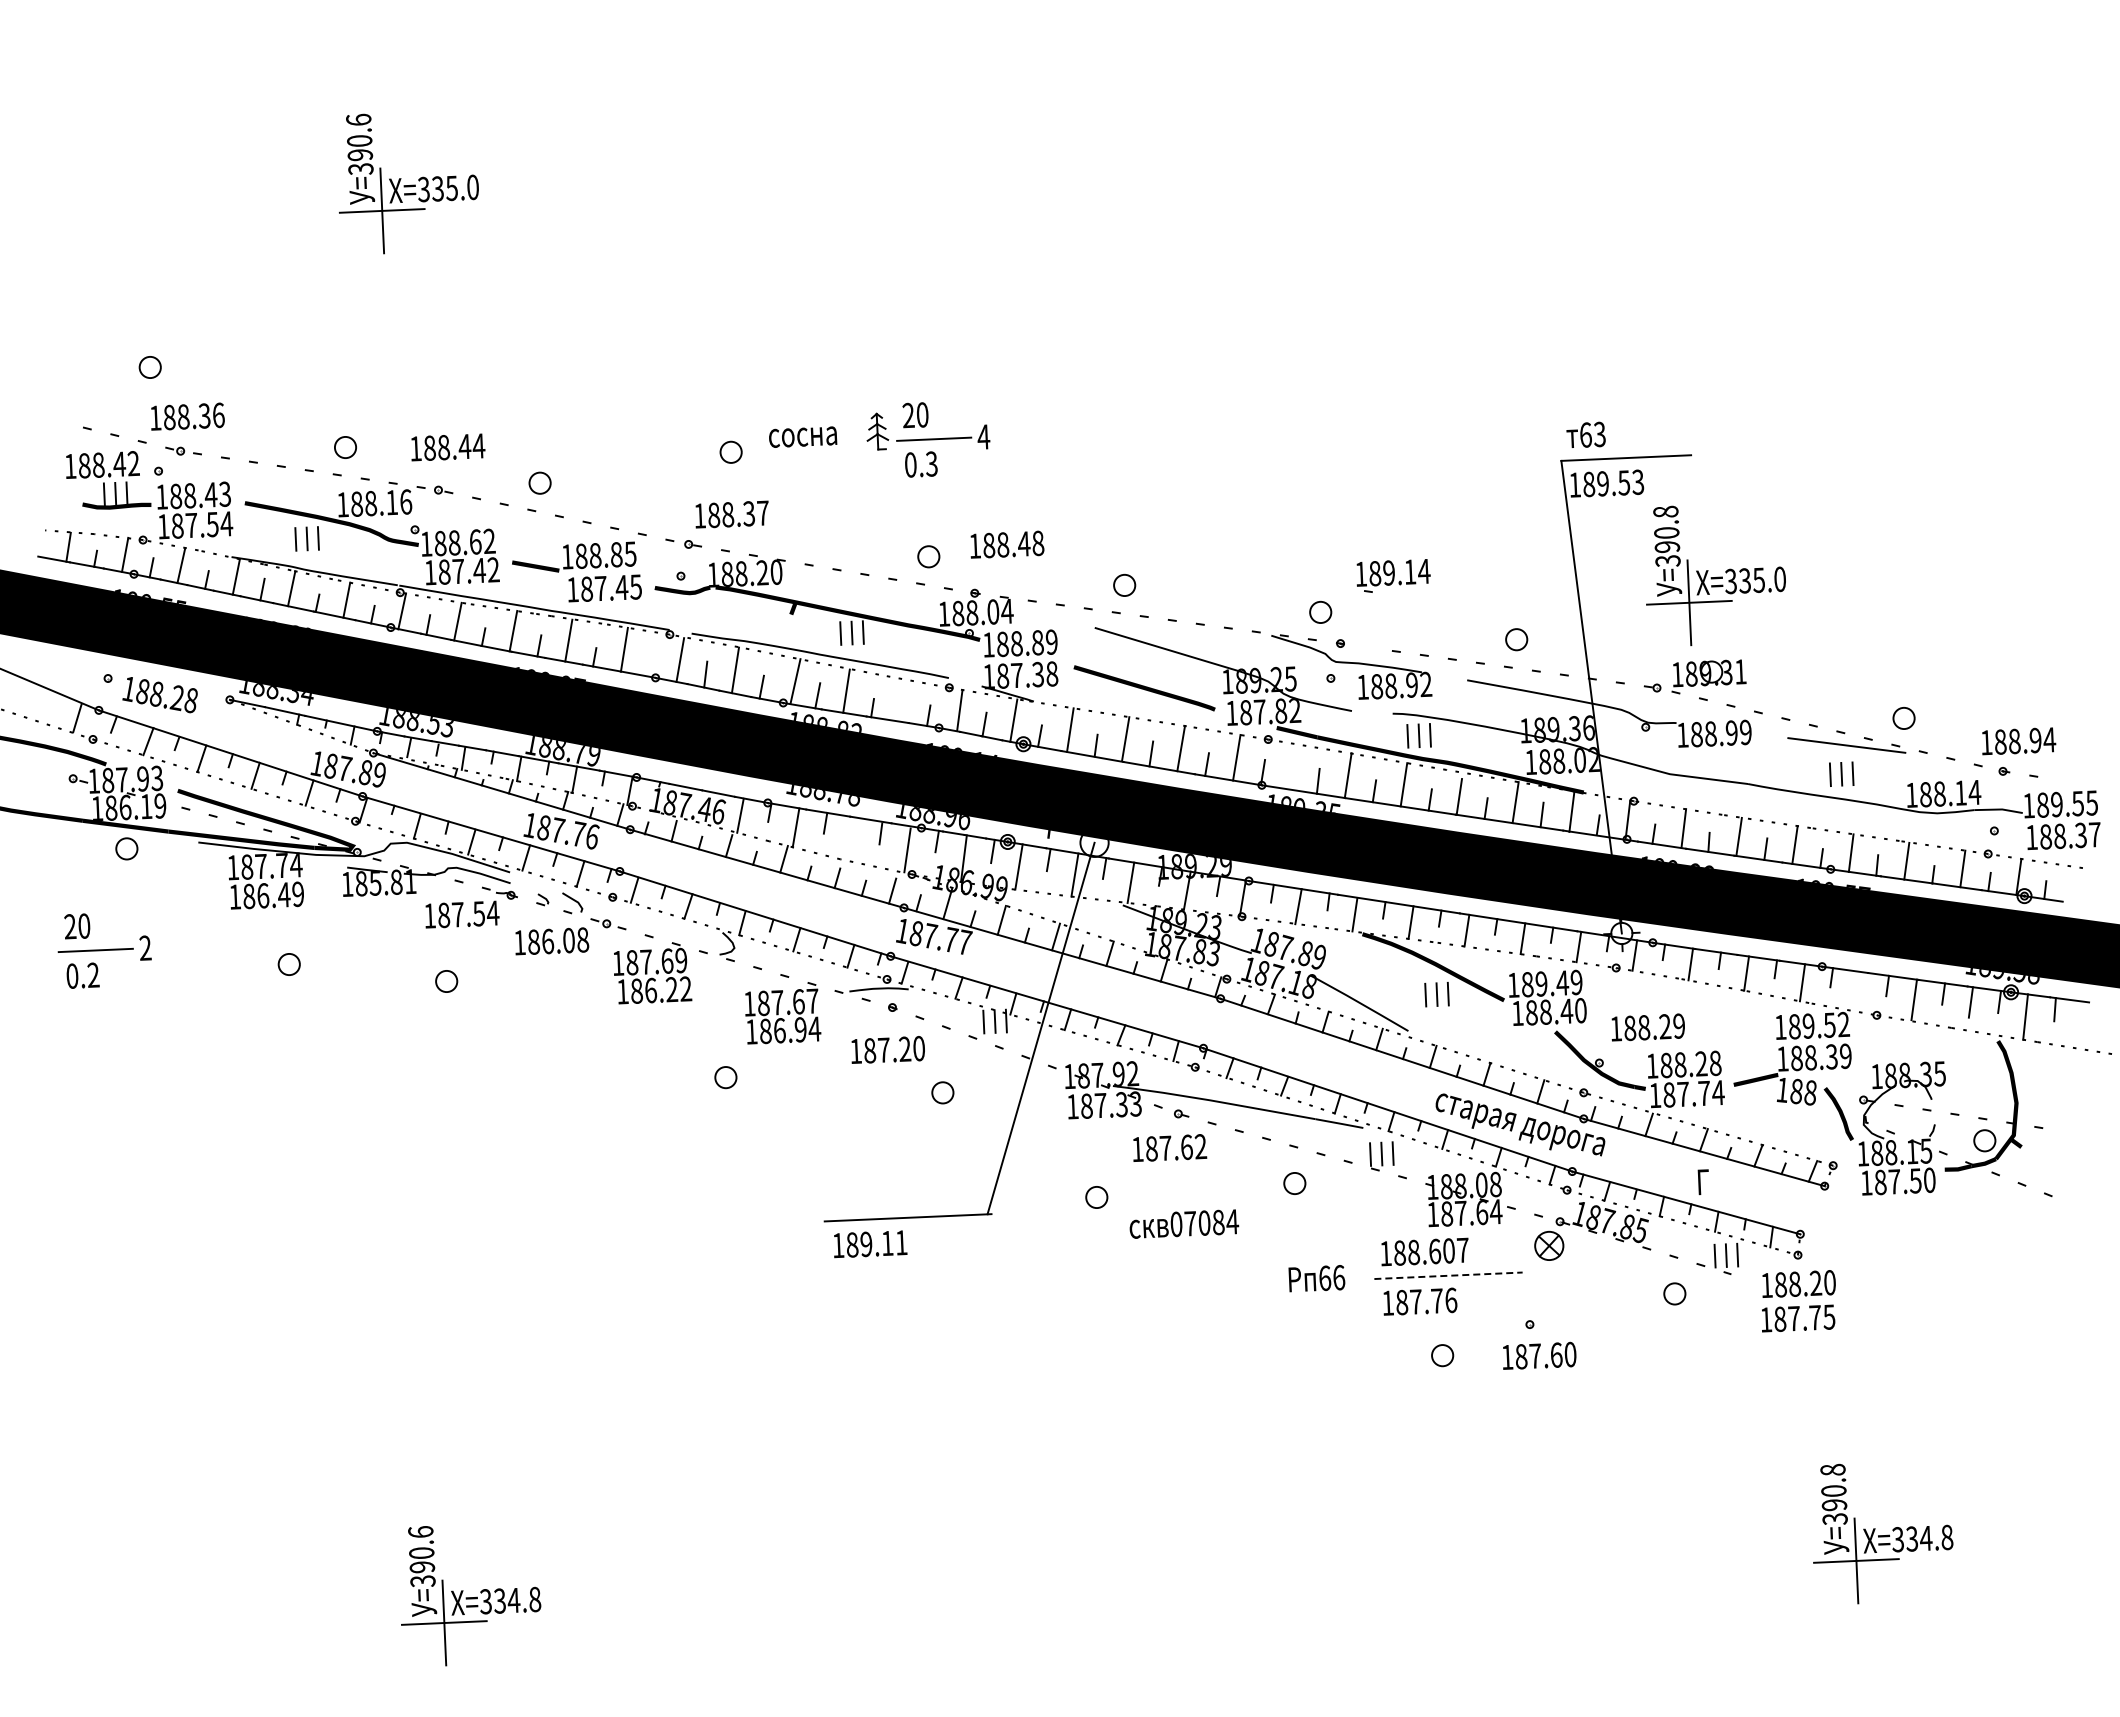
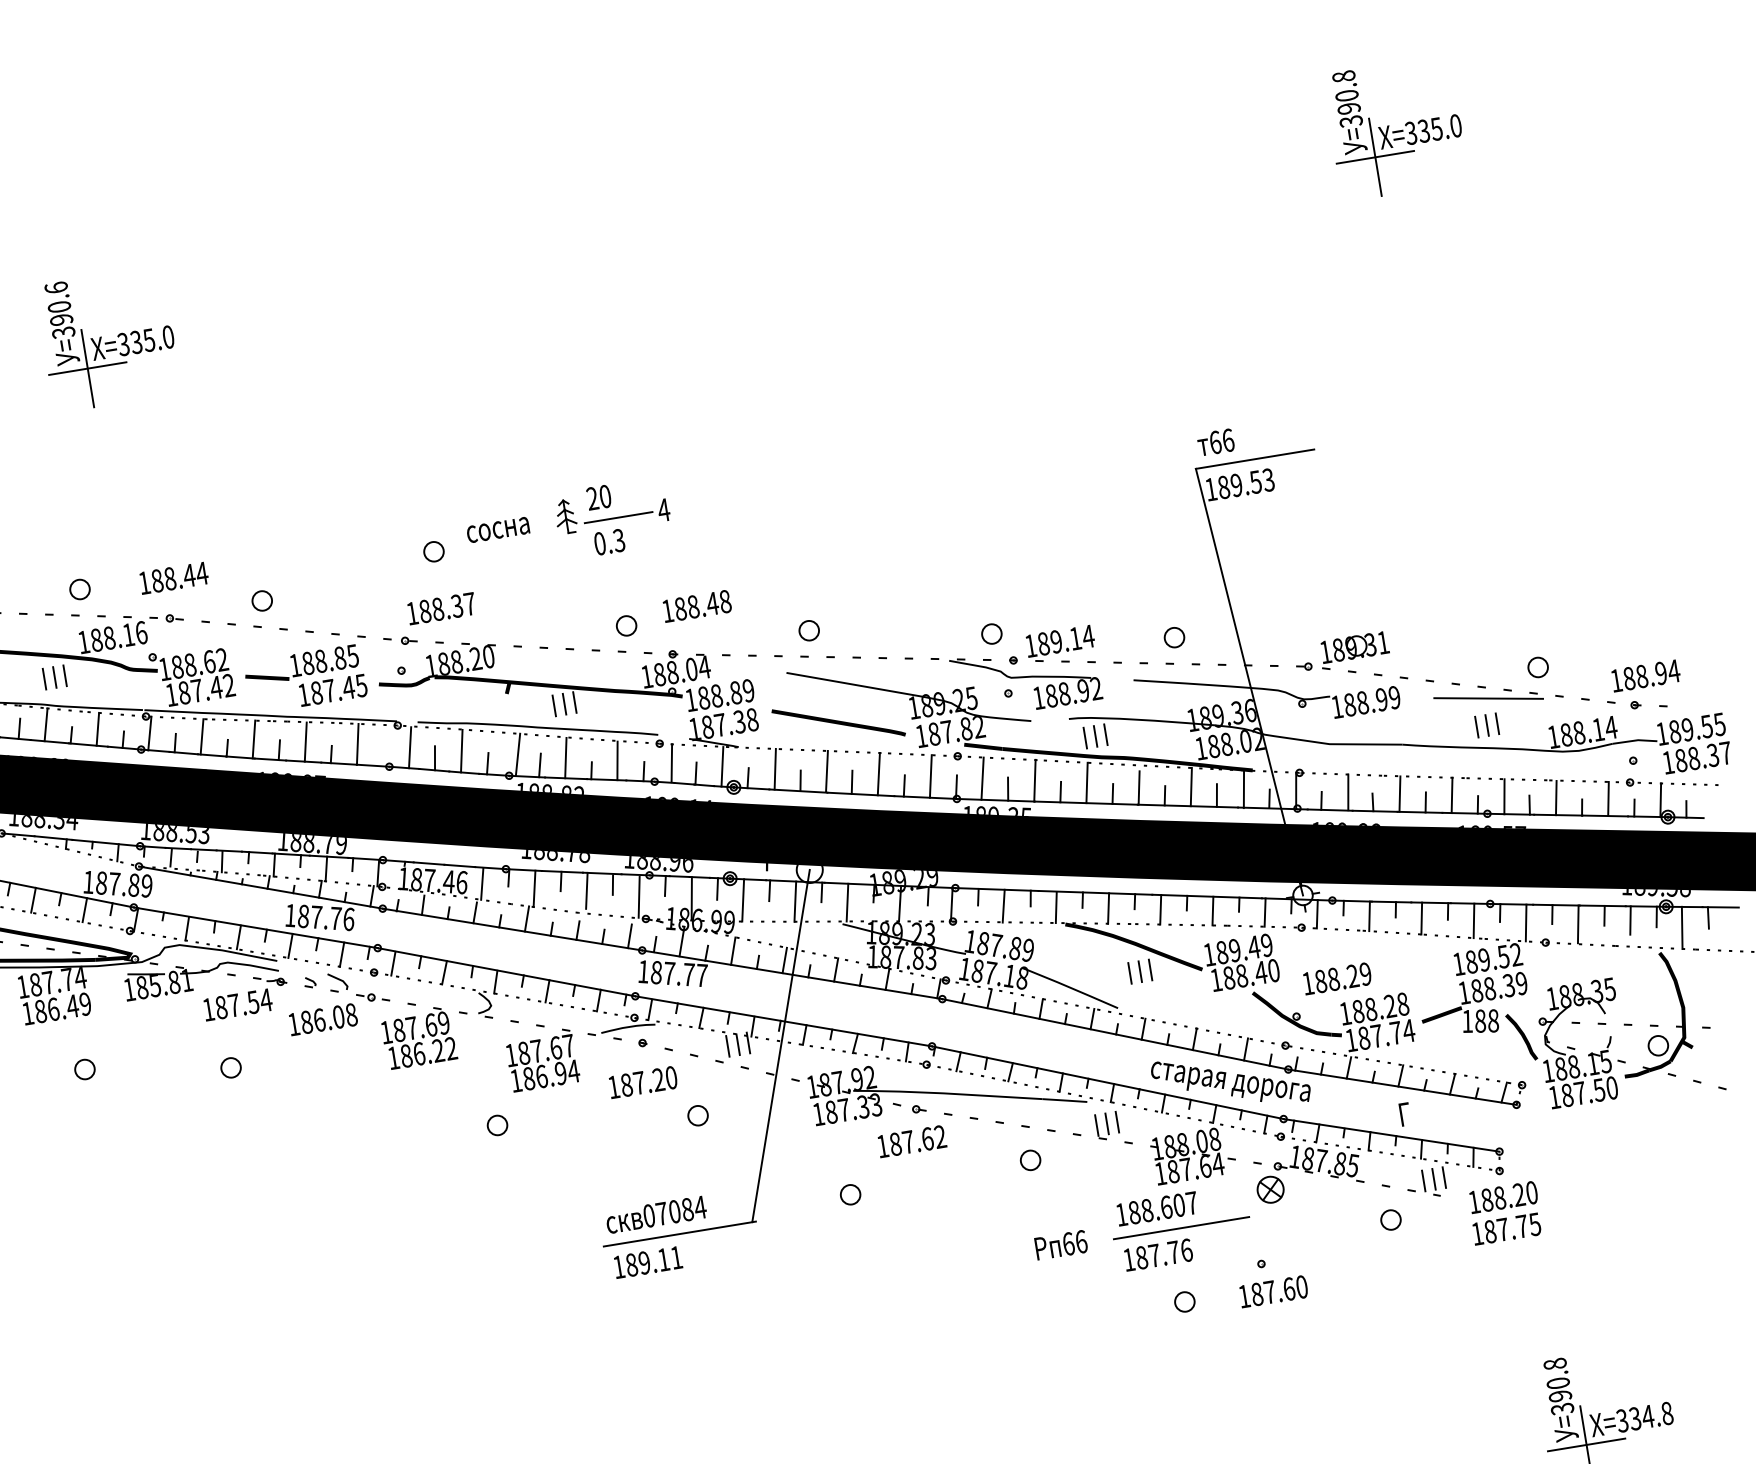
text: (1600, 434) -> (1228, 440), 63 -> 66
part: (1393, 575) -> (1060, 643), moved
part: (1715, 575) -> (1396, 129), moved
line: (901, 700) -> (617, 760), added
line: (1292, 766) -> (982, 778), added
line: (851, 836) -> (586, 890), added
line: (1858, 991) -> (1526, 922), added
text: (1184, 1223) -> (656, 1214), moved
line: (1449, 1275) -> (1182, 1227), dashed -> solid

